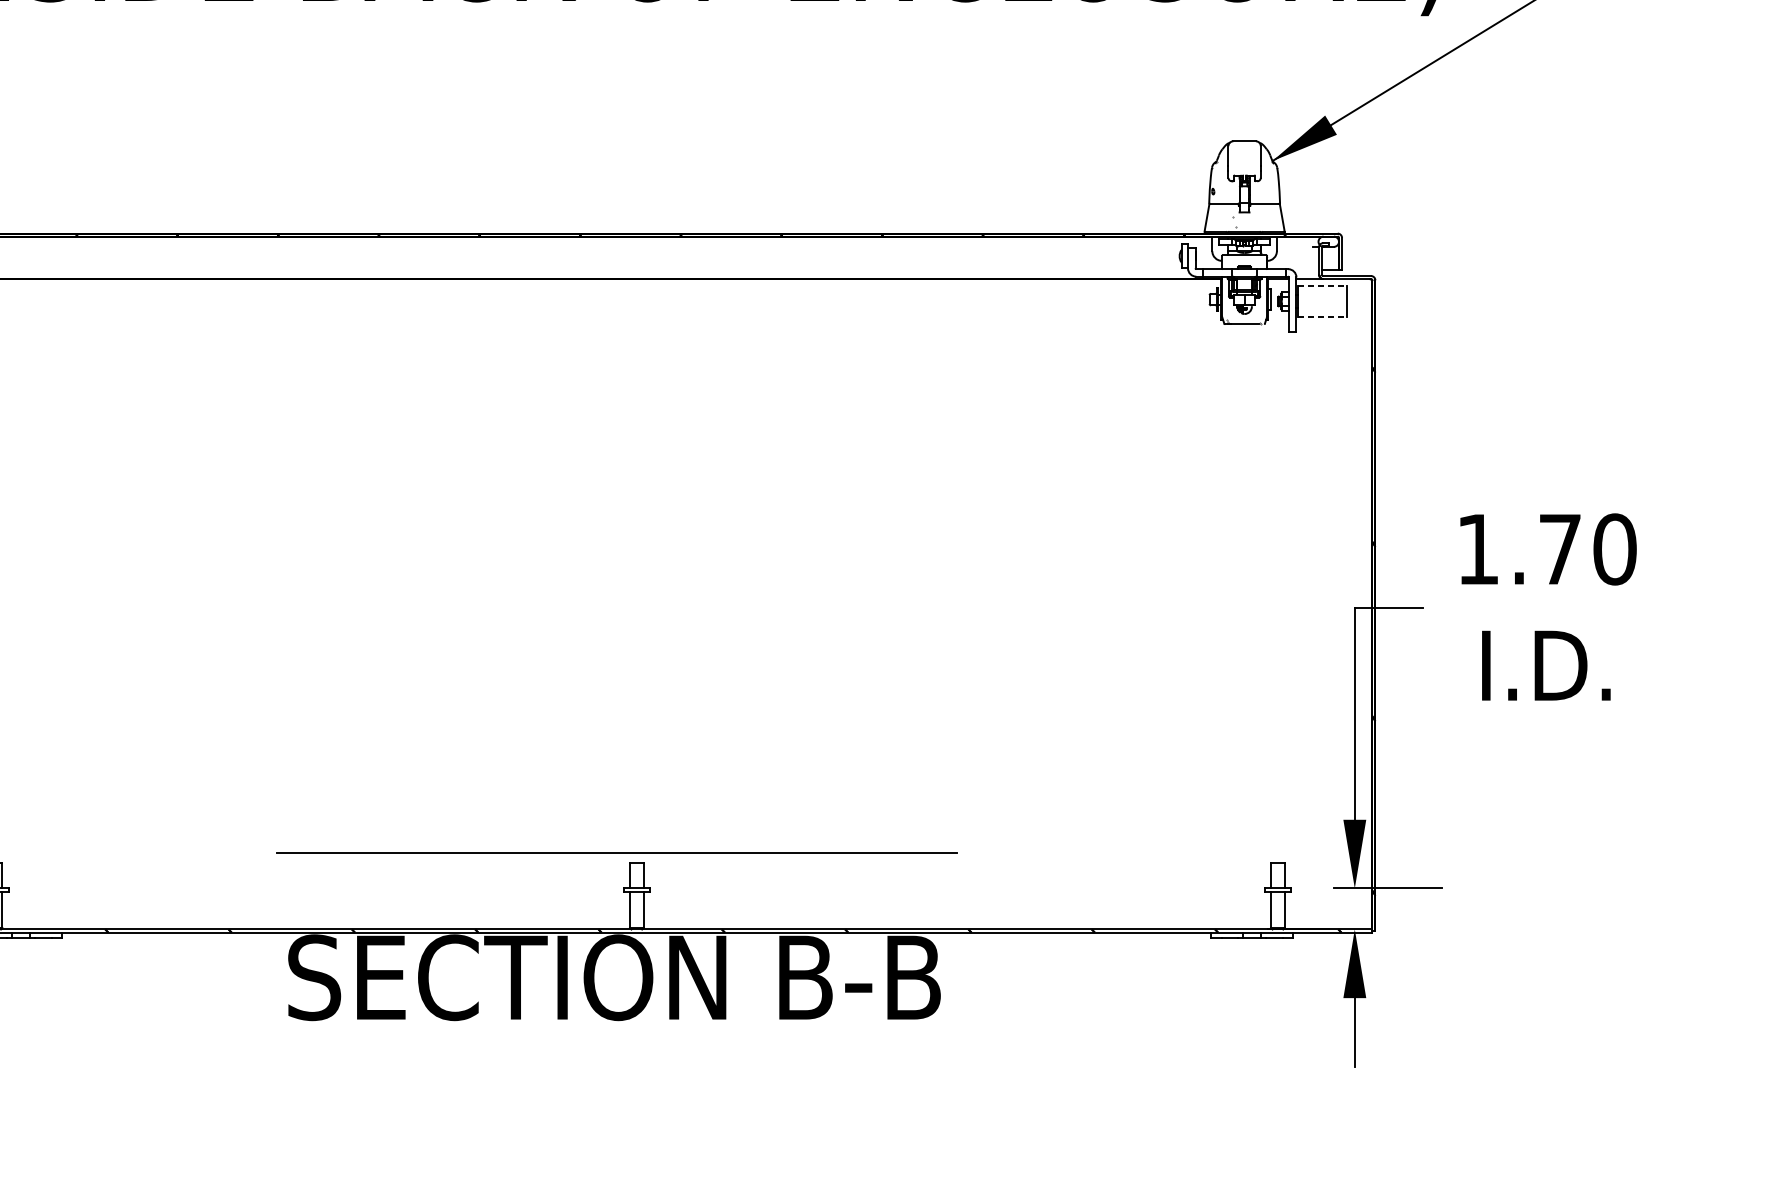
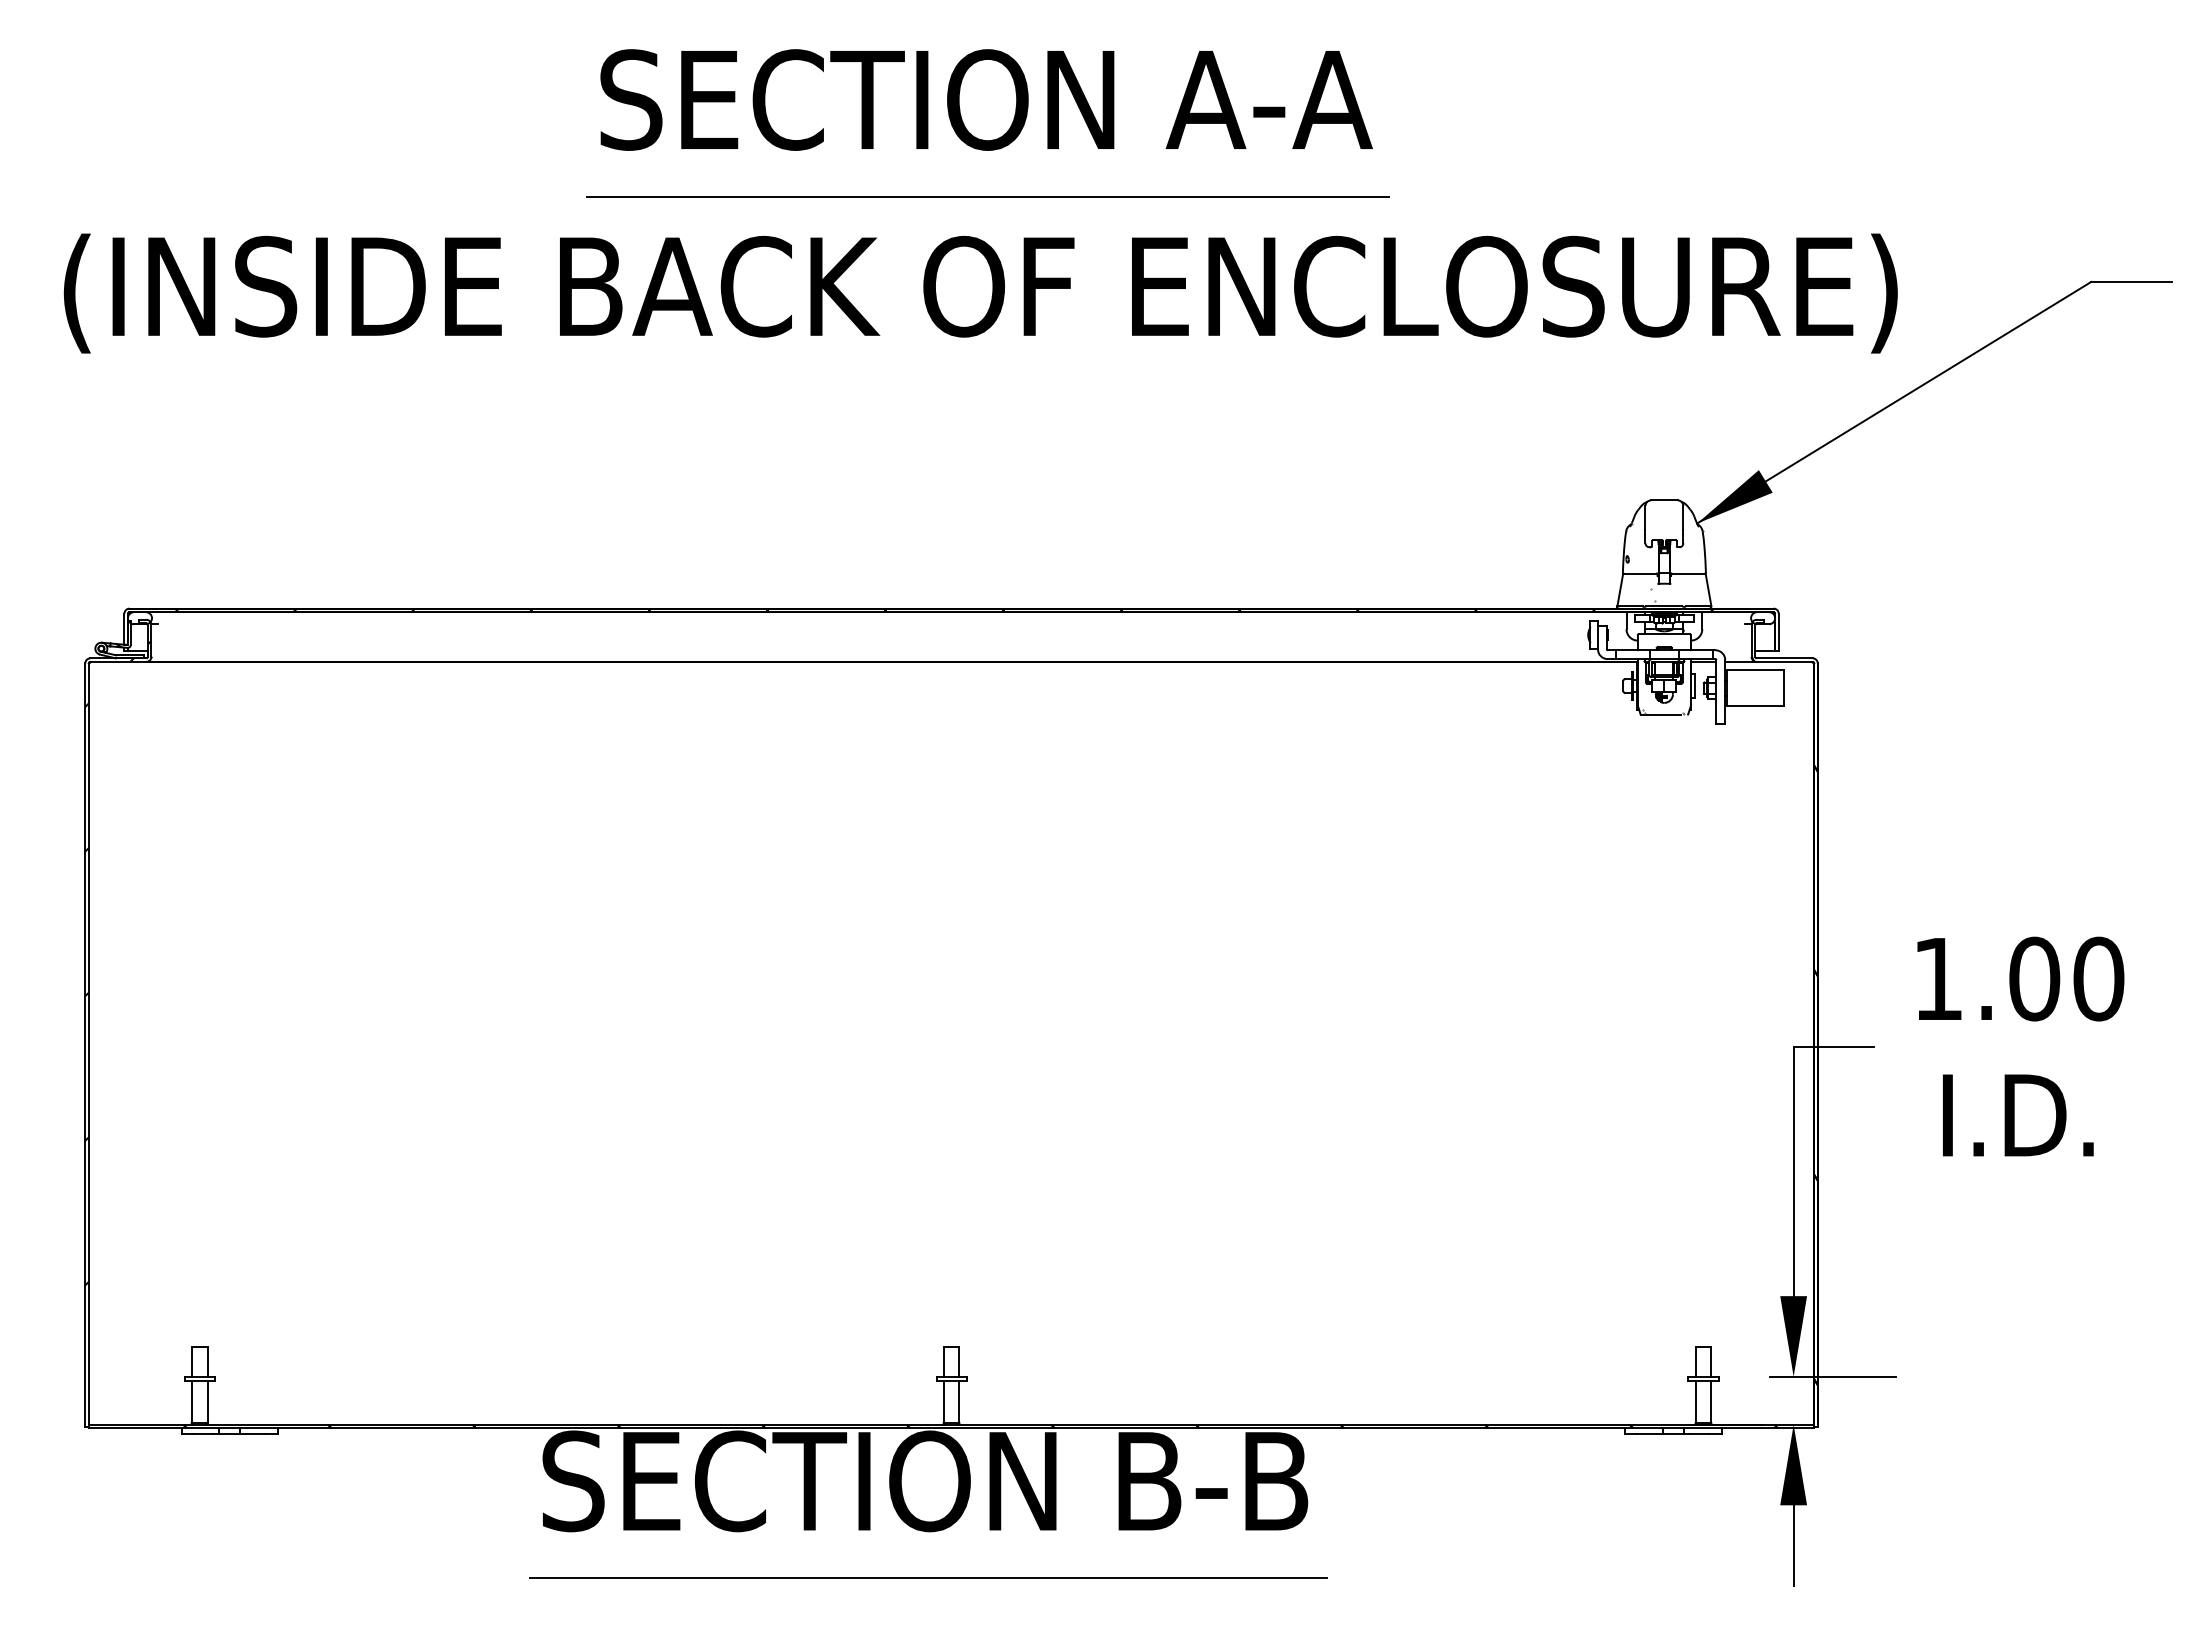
line: (1323, 286) -> (1756, 670), dashed -> solid
line: (1323, 317) -> (1756, 706), dashed -> solid
text: (1560, 548) -> (2034, 978), 1.70 -> 1.00
line: (617, 852) -> (928, 1577), moved

